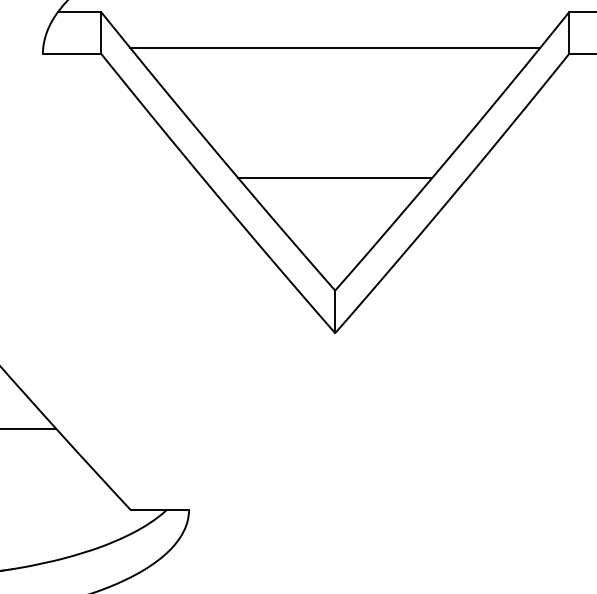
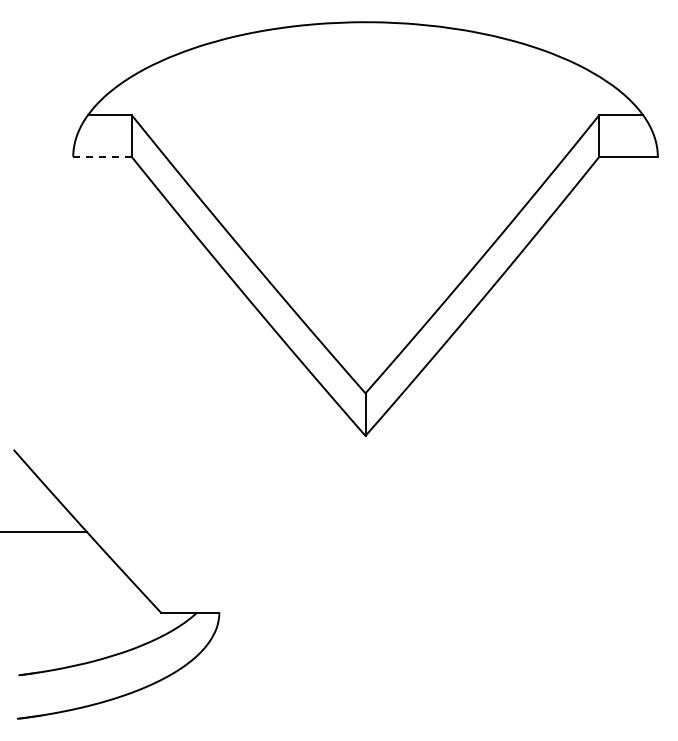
line: (335, 47) -> (365, 150), removed
line: (71, 53) -> (101, 156), solid -> dashed
line: (335, 178) -> (365, 281), removed

